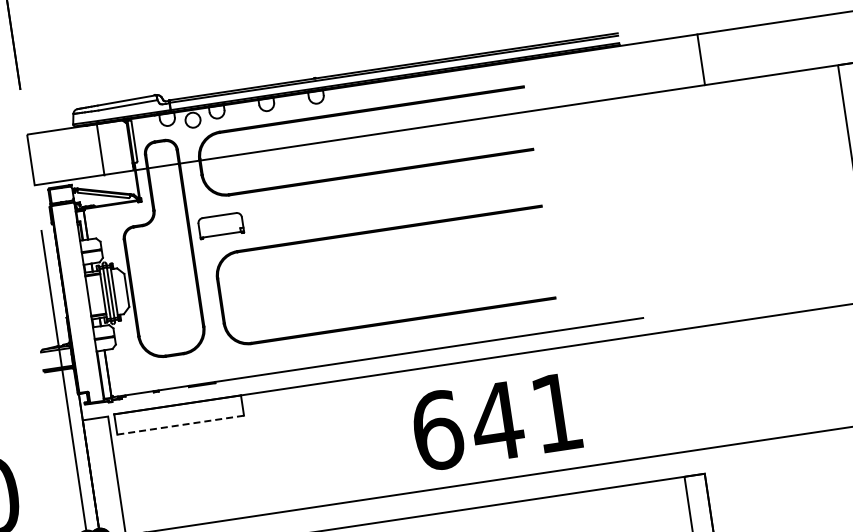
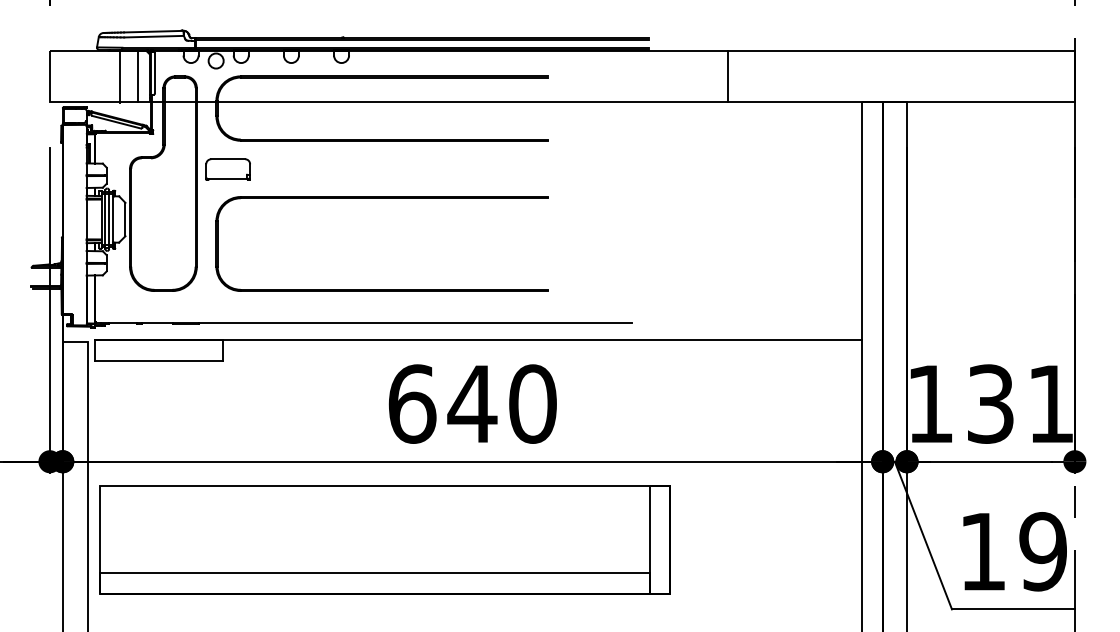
line: (118, 146) -> (138, 75), added
text: (556, 412) -> (532, 403), 641 -> 640
line: (181, 424) -> (159, 360), dashed -> solid

